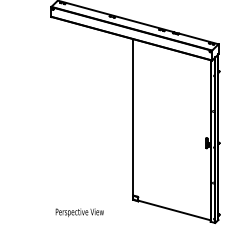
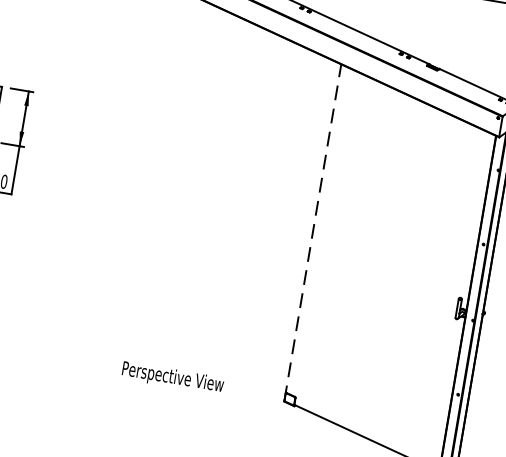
line: (133, 118) -> (313, 230), solid -> dashed
text: (79, 212) -> (172, 377), moved

